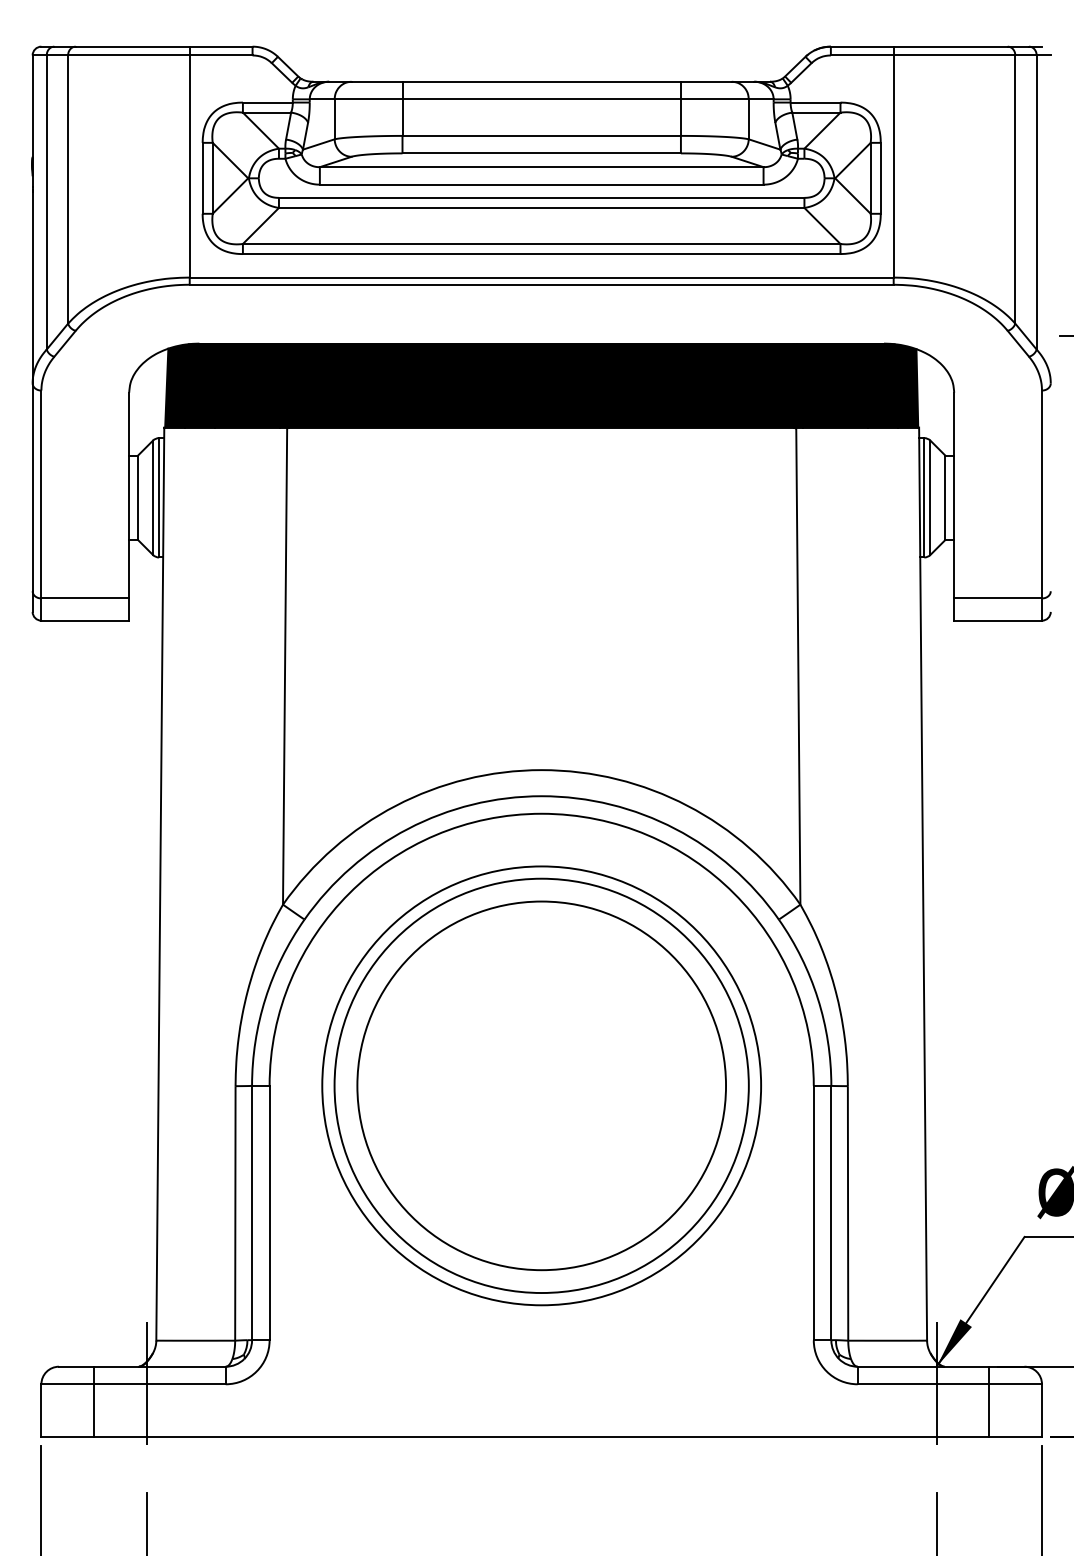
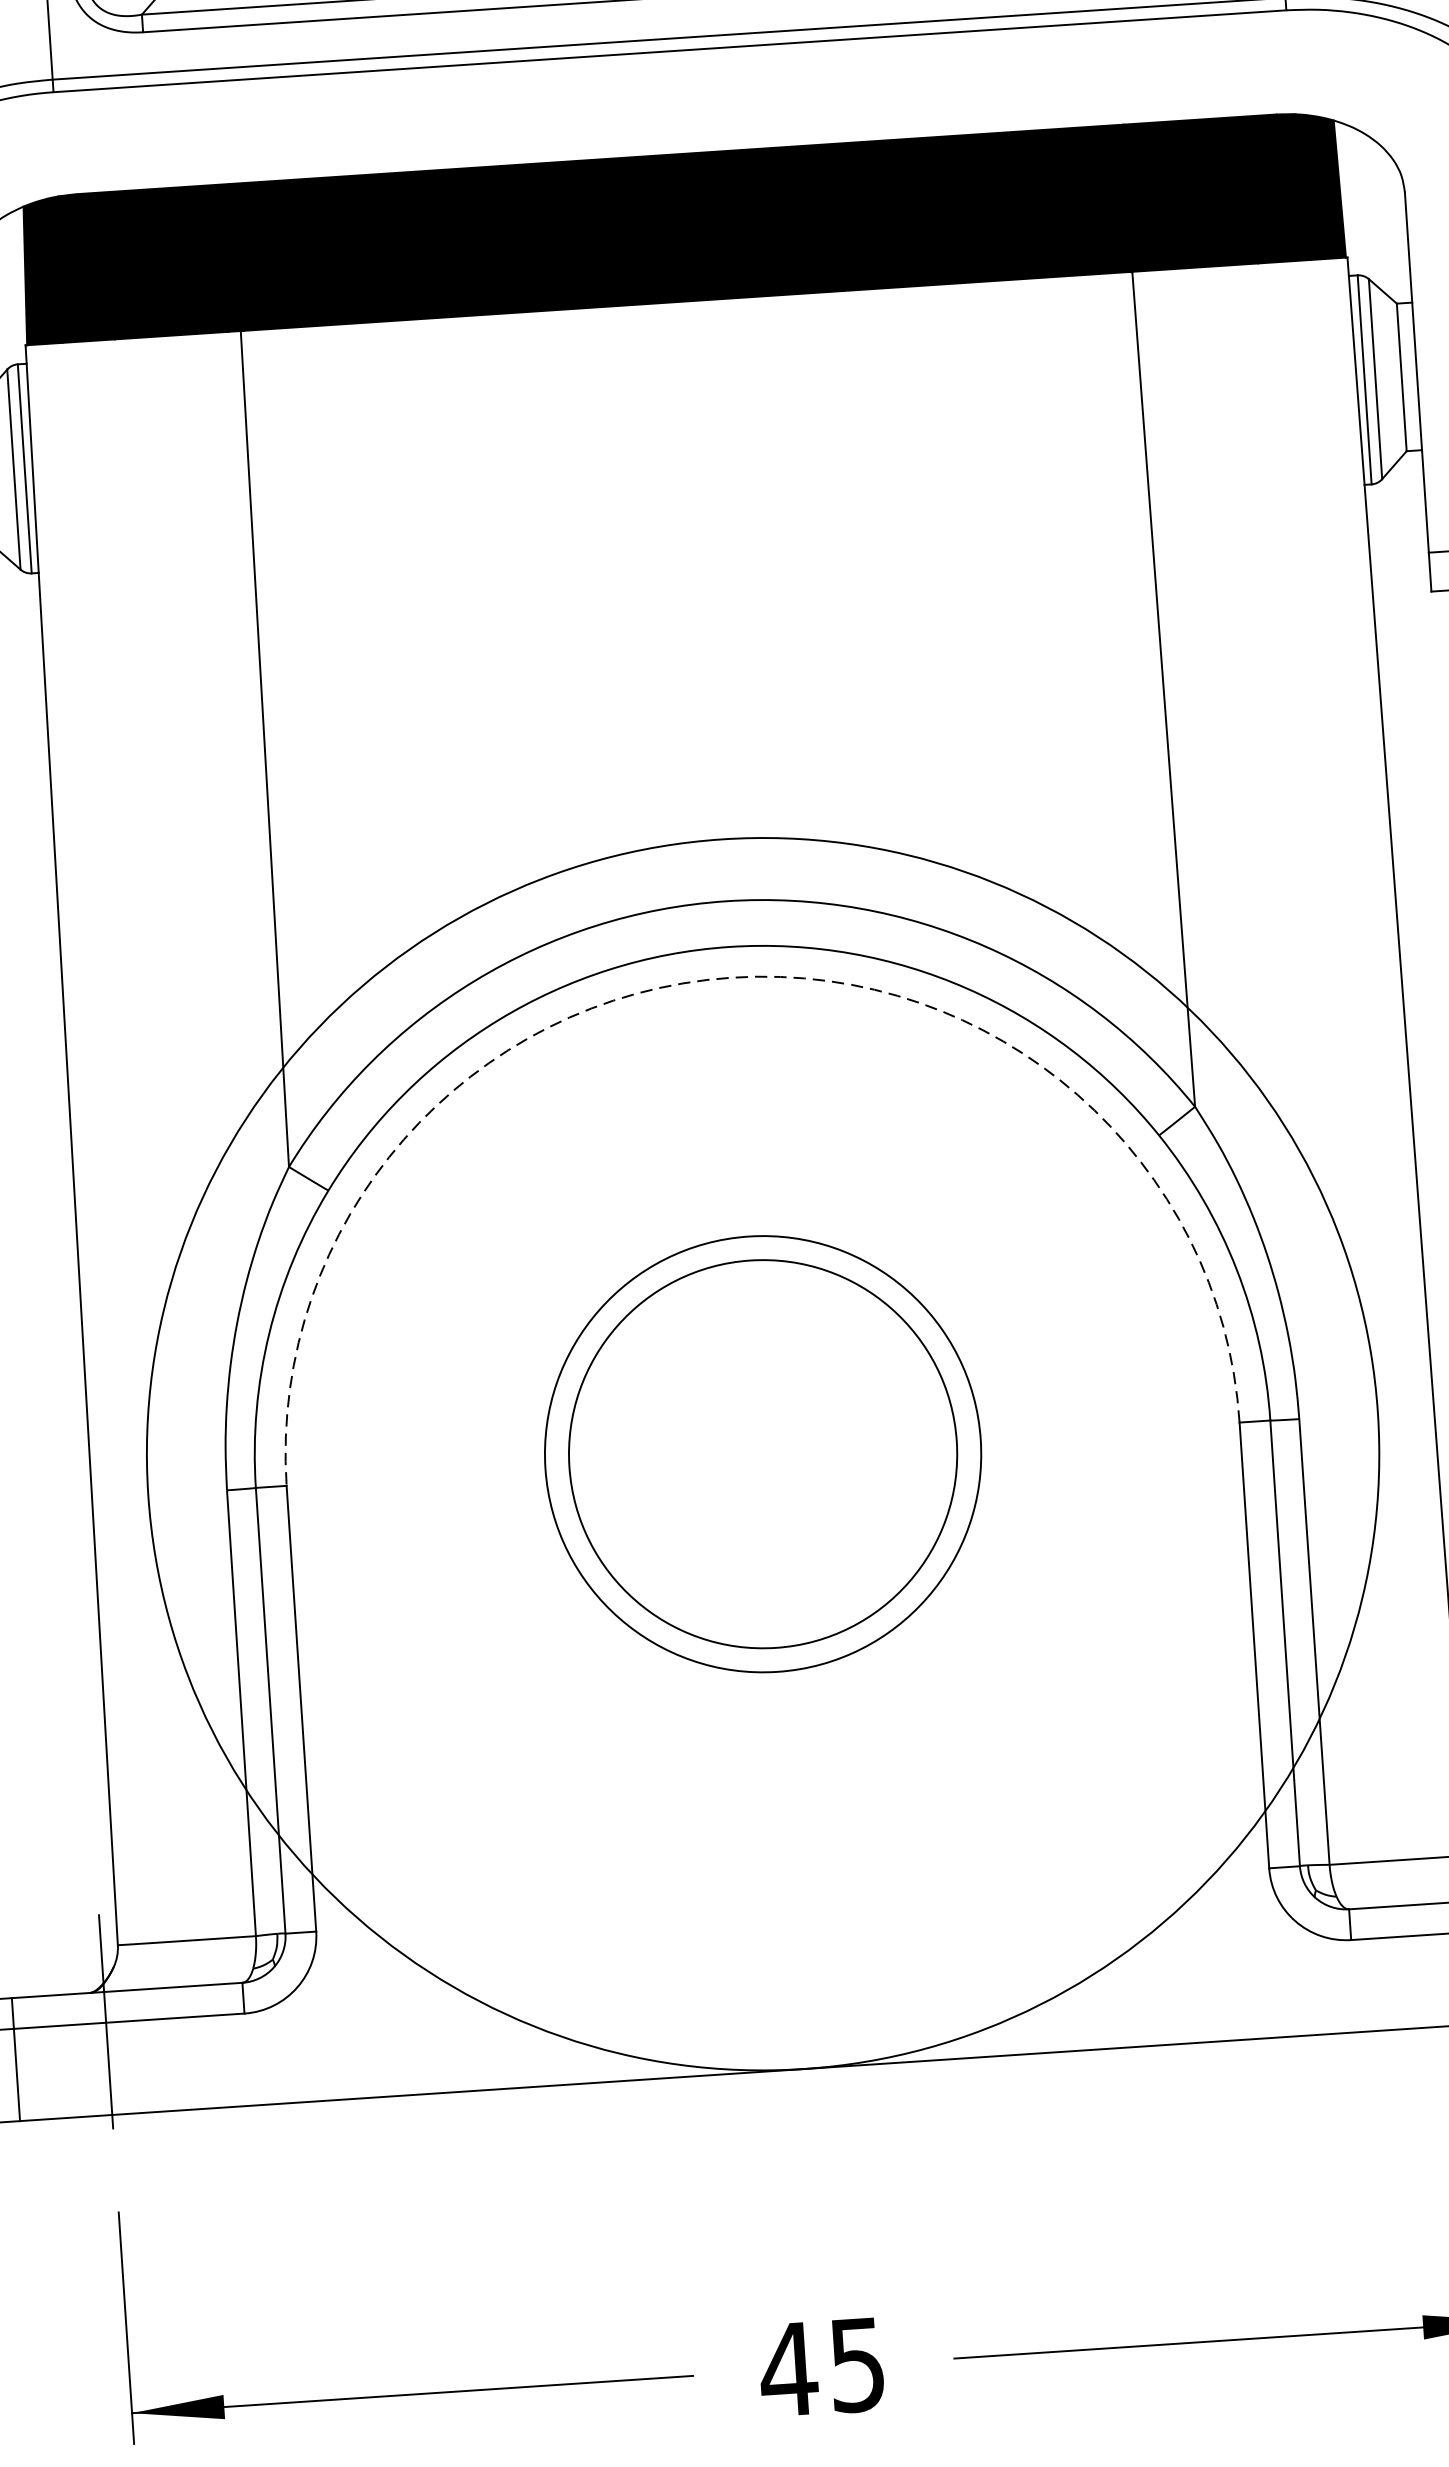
arc: (541, 813) -> (731, 977), solid -> dashed
circle: (541, 1085) -> (762, 1453), size x0.6
circle: (541, 1085) -> (762, 1453), size x0.6
circle: (541, 1085) -> (762, 1453), size x1.6

